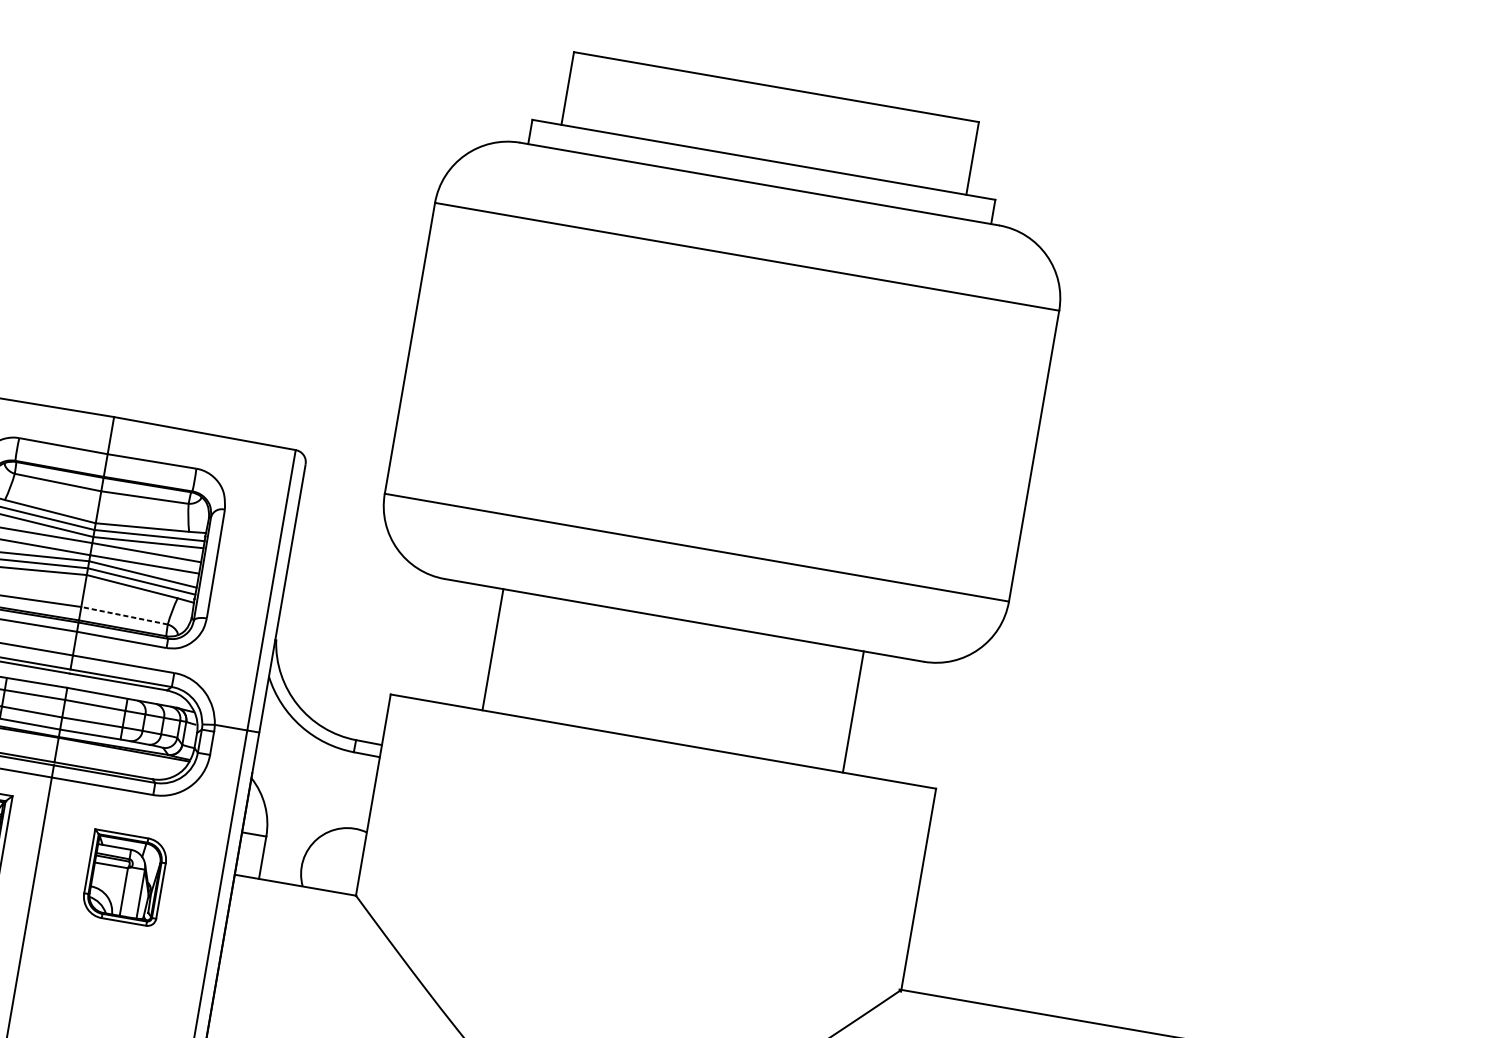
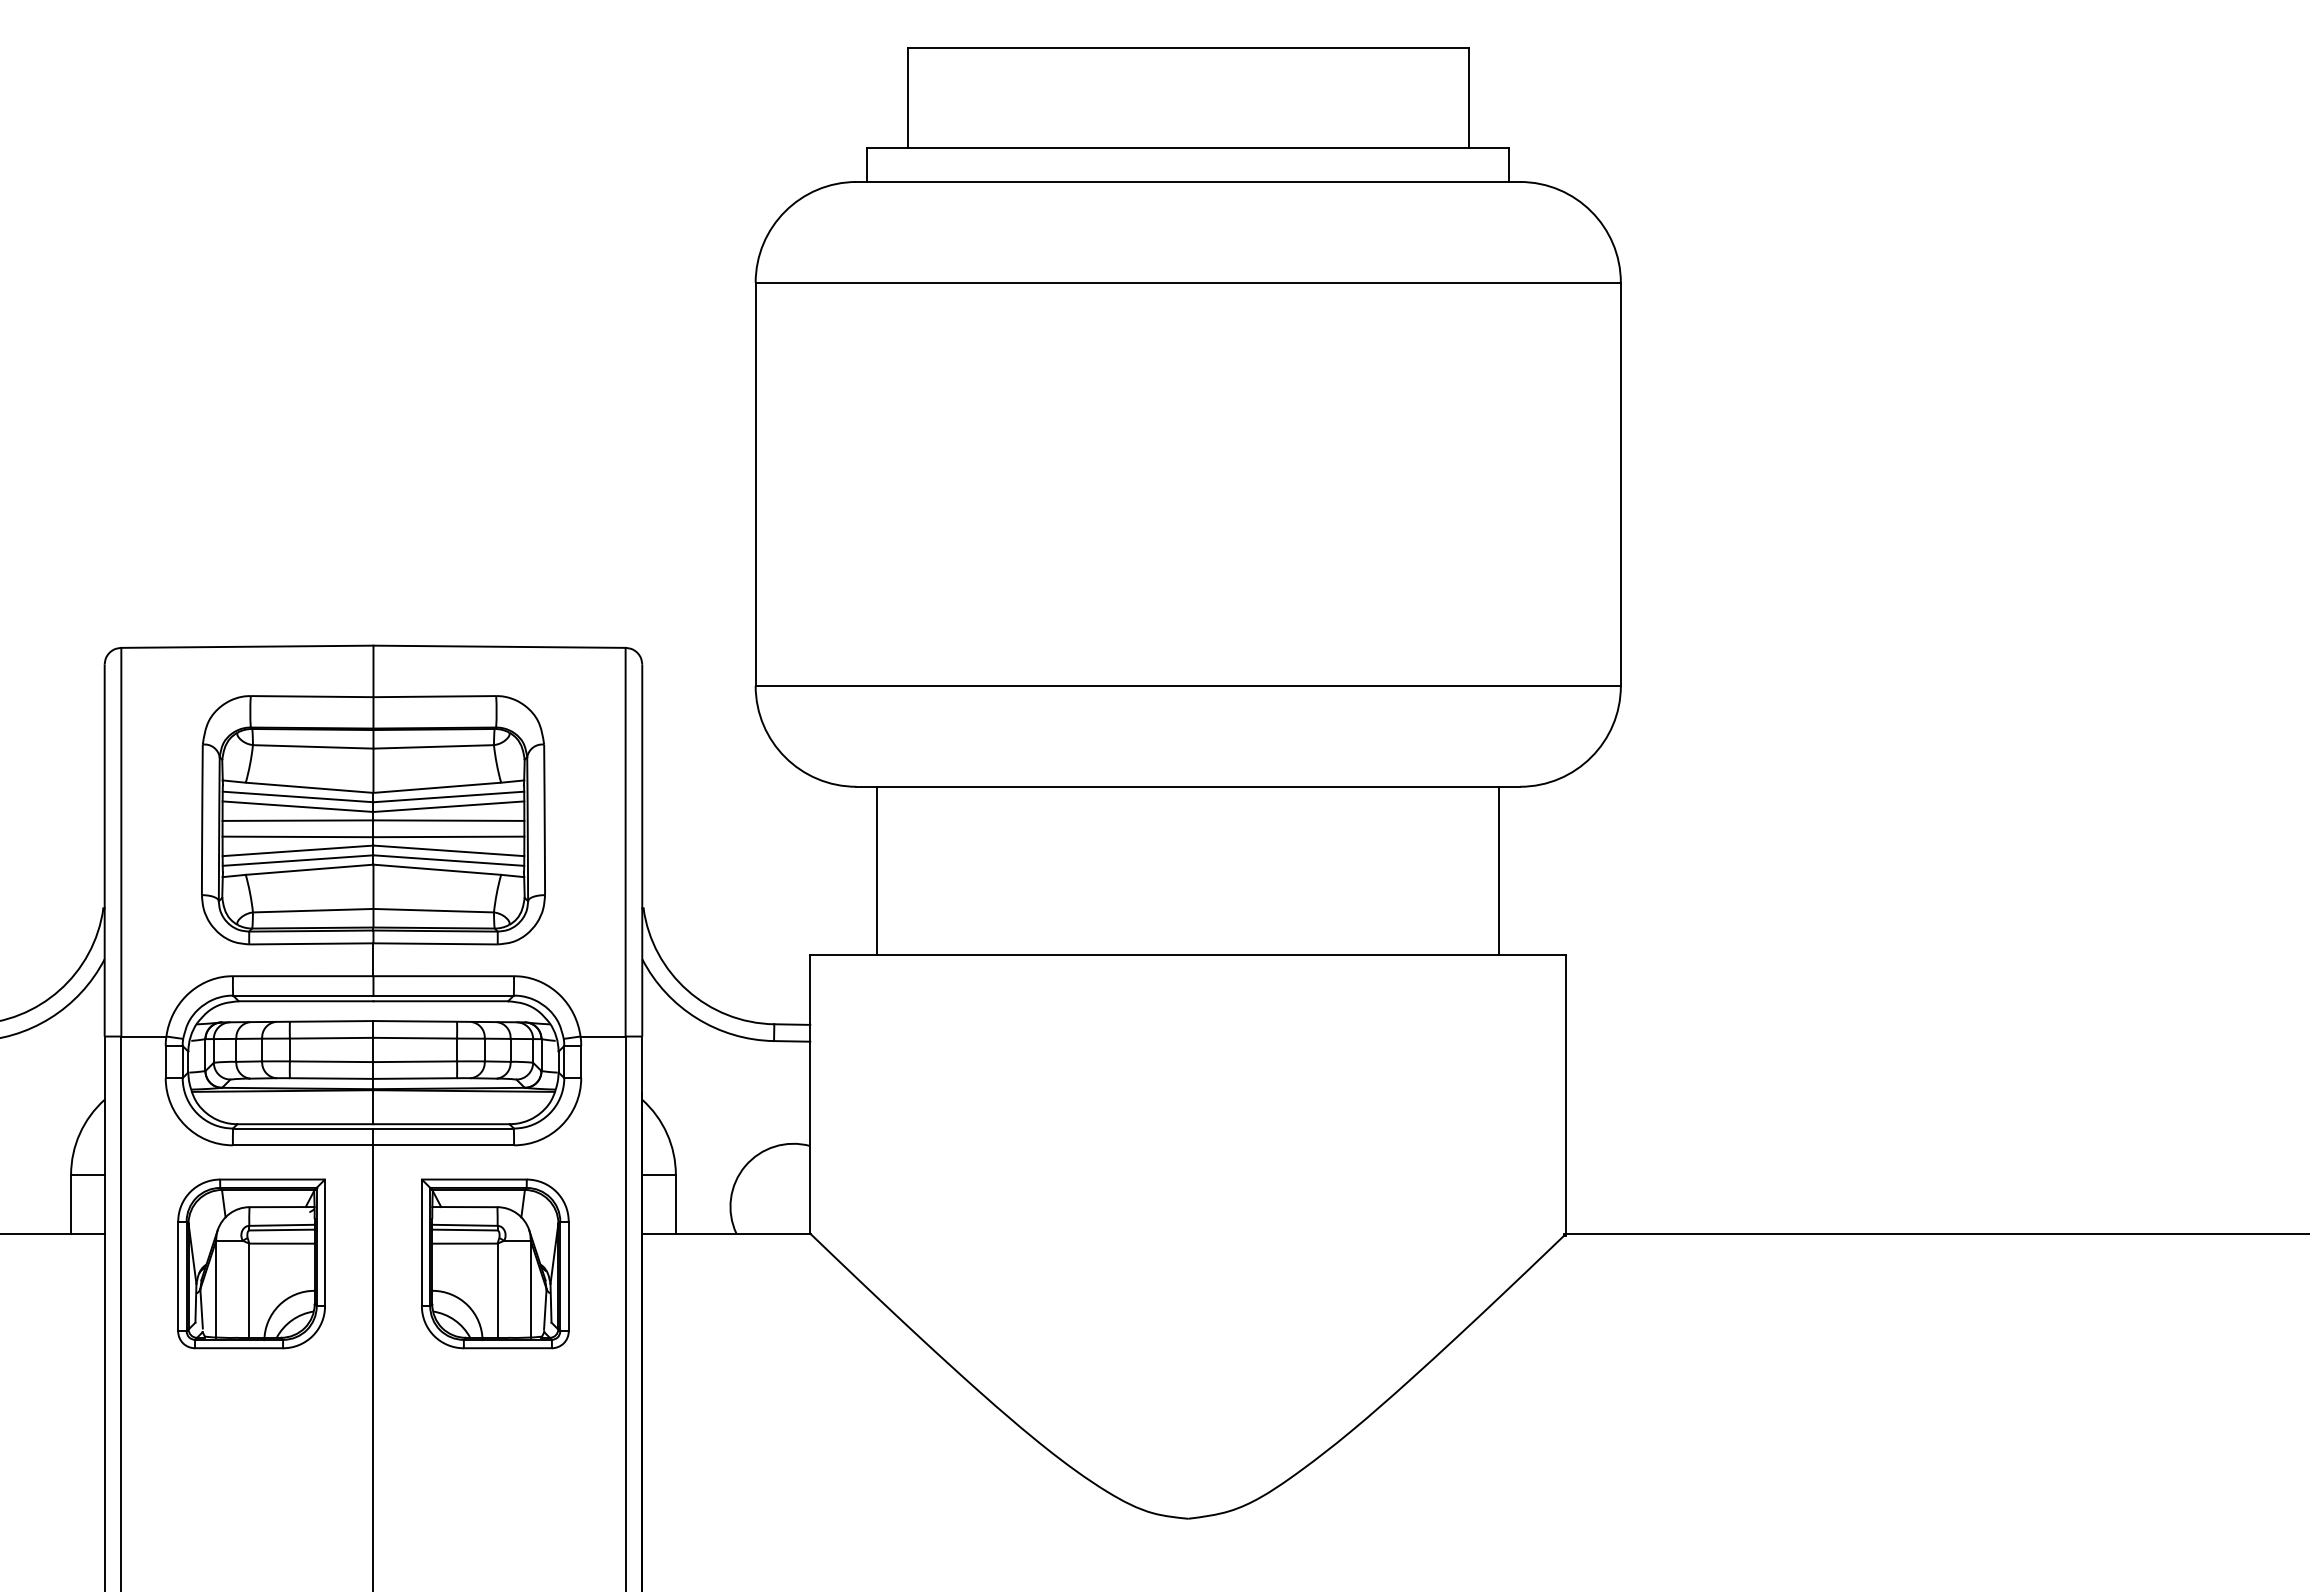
line: (124, 615) -> (433, 910), dashed -> solid
line: (493, 649) -> (877, 870), moved
line: (853, 711) -> (1499, 870), moved
part: (125, 877) -> (495, 1263), size x1.43

